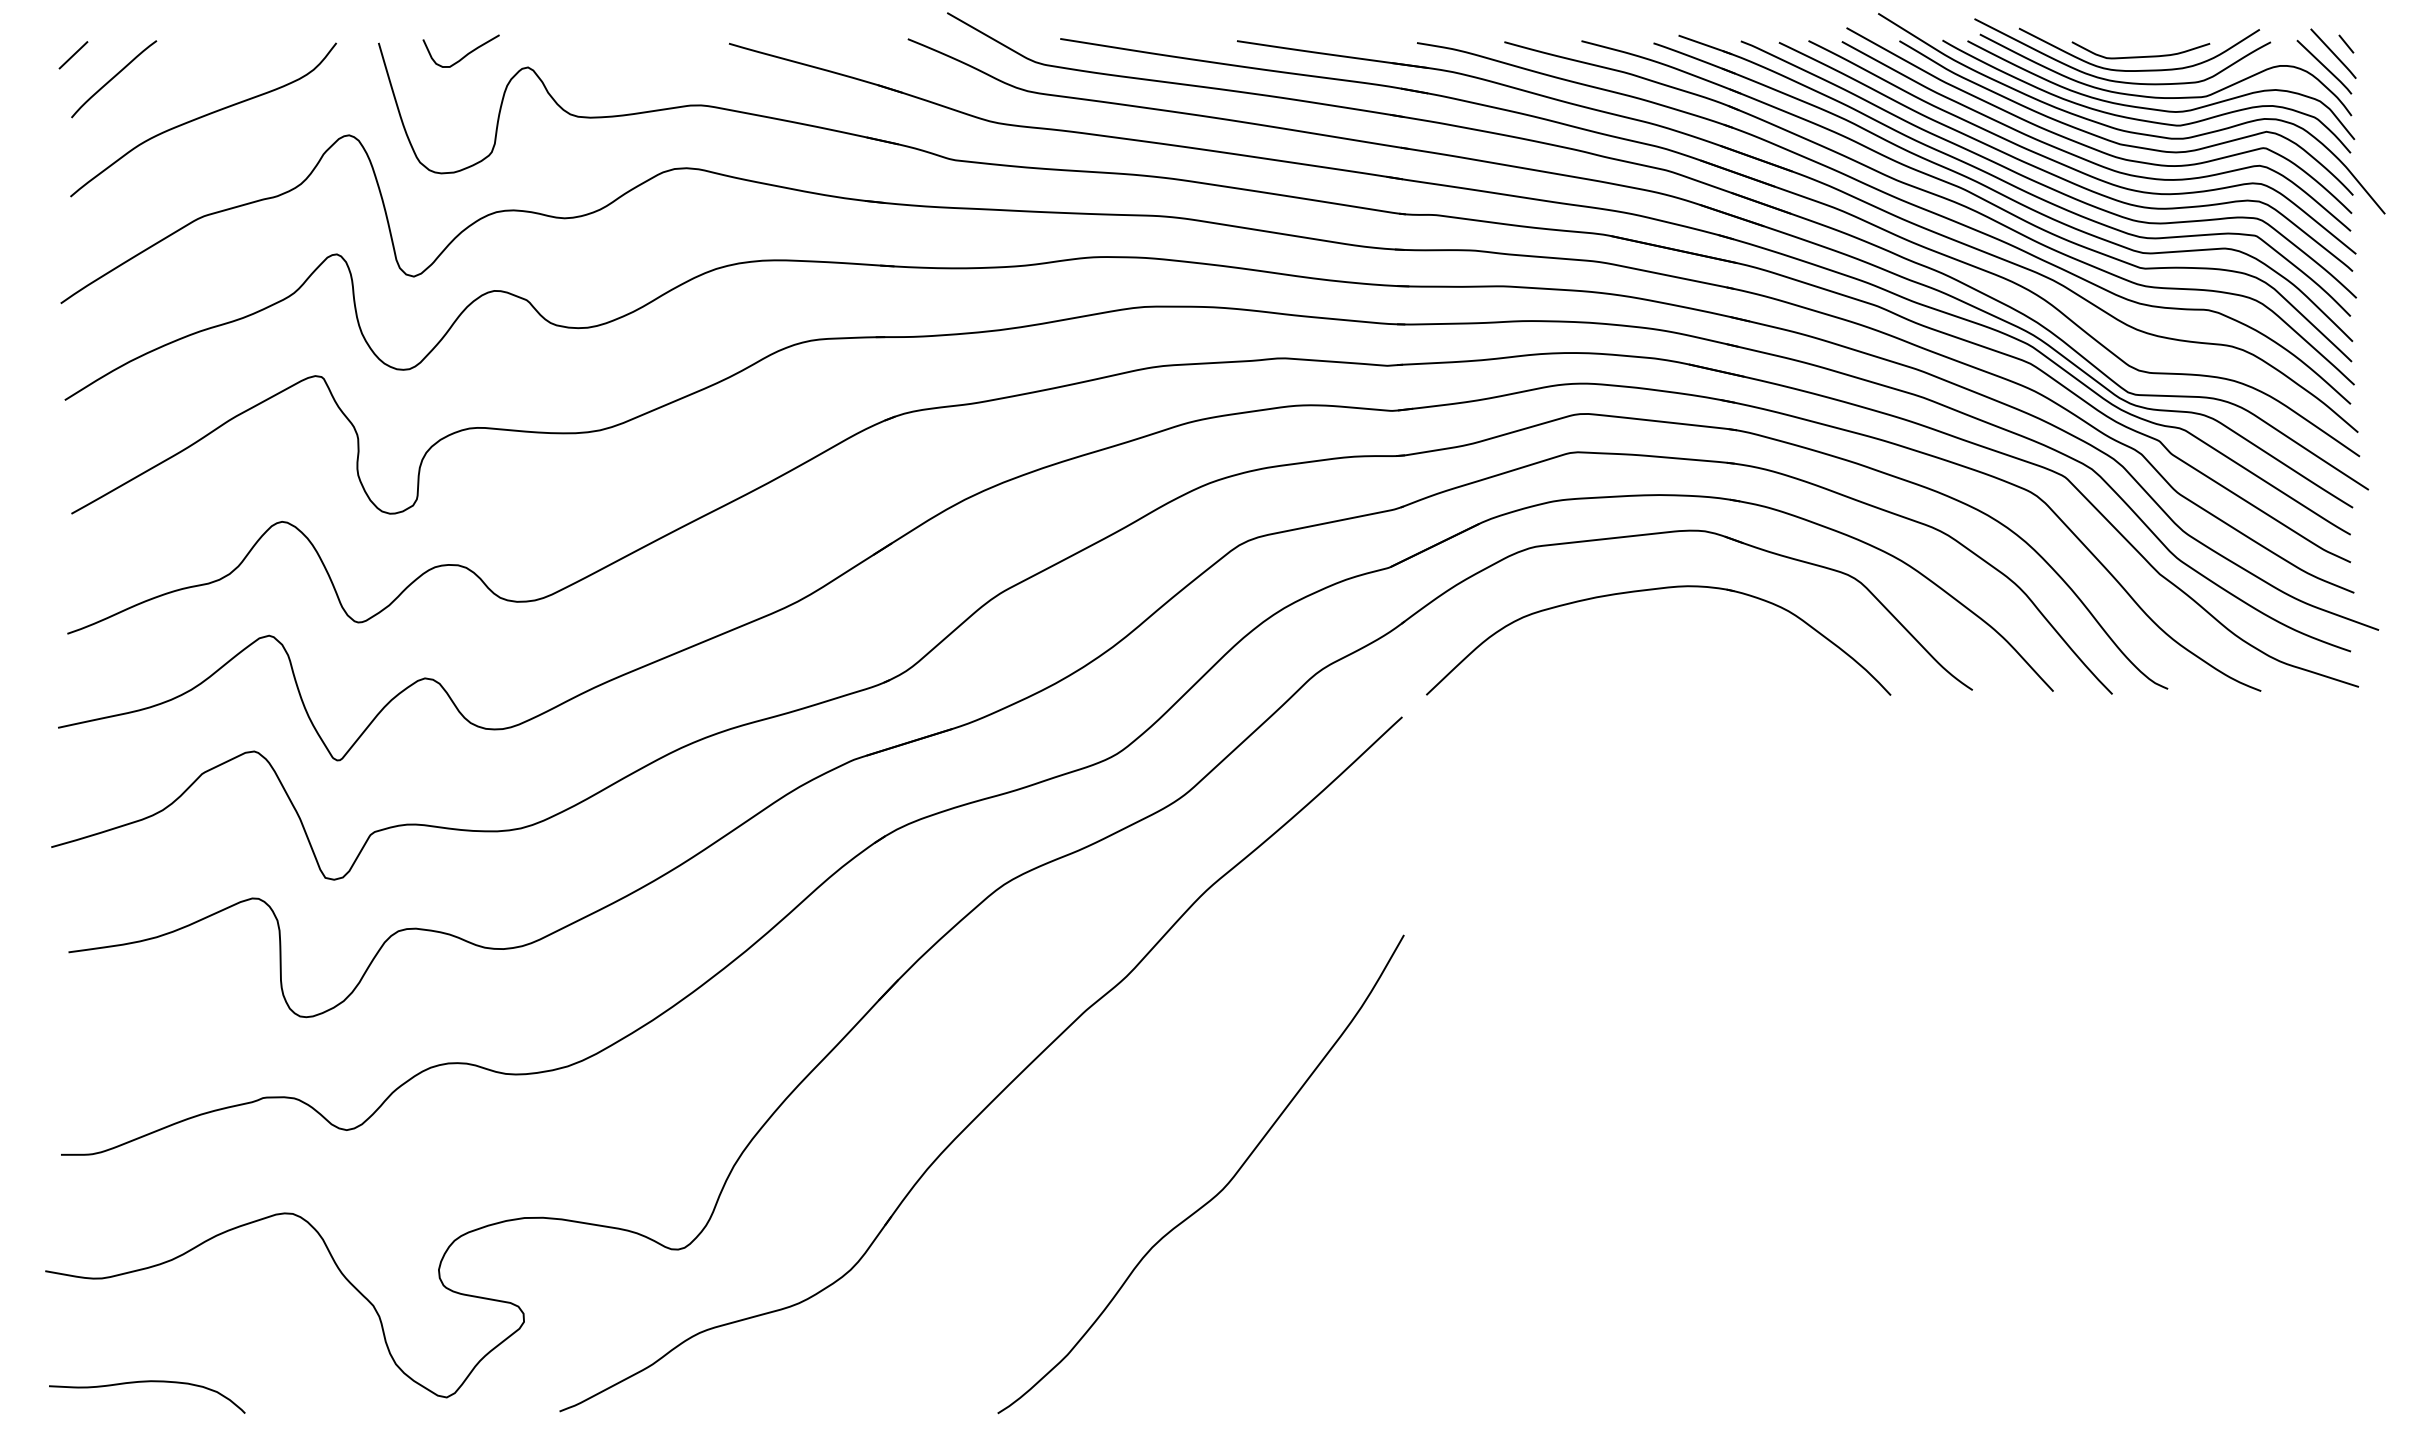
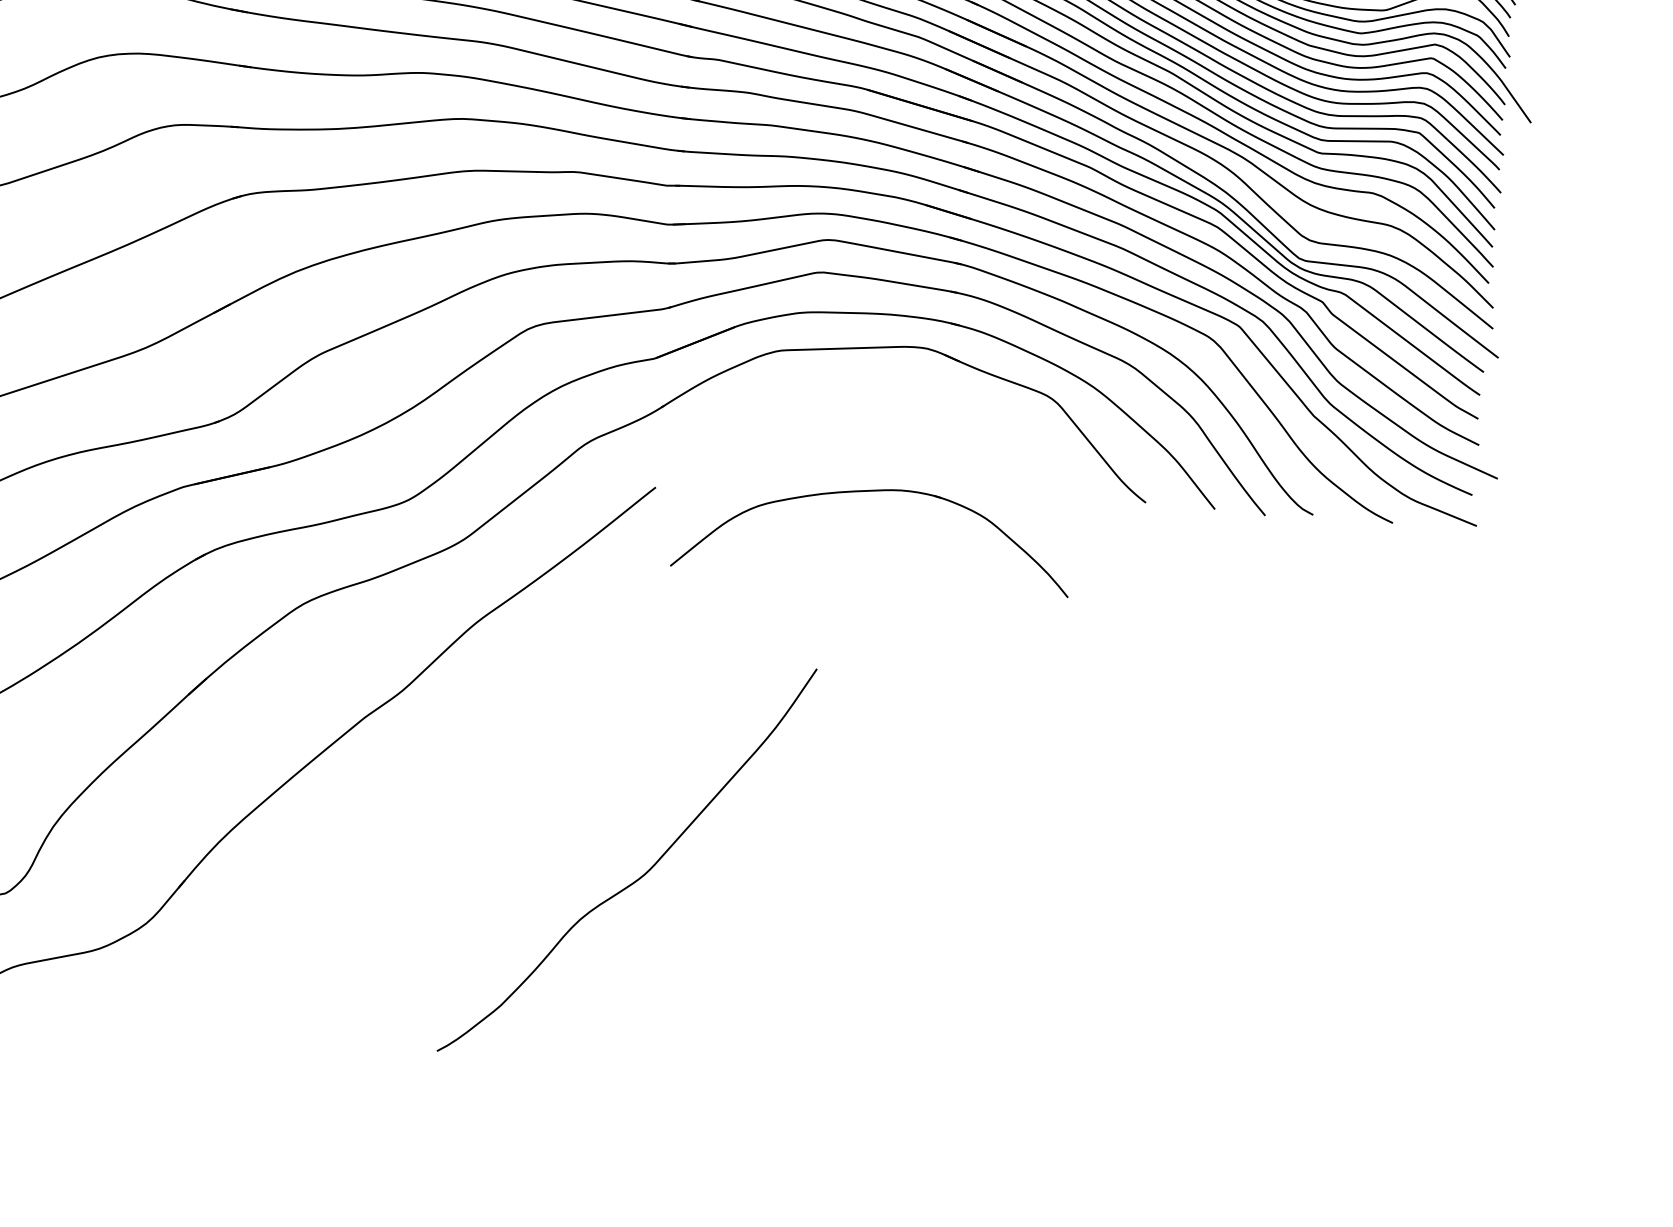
part: (1653, 590) -> (871, 491), moved
curve: (1214, 1195) -> (637, 879), moved

